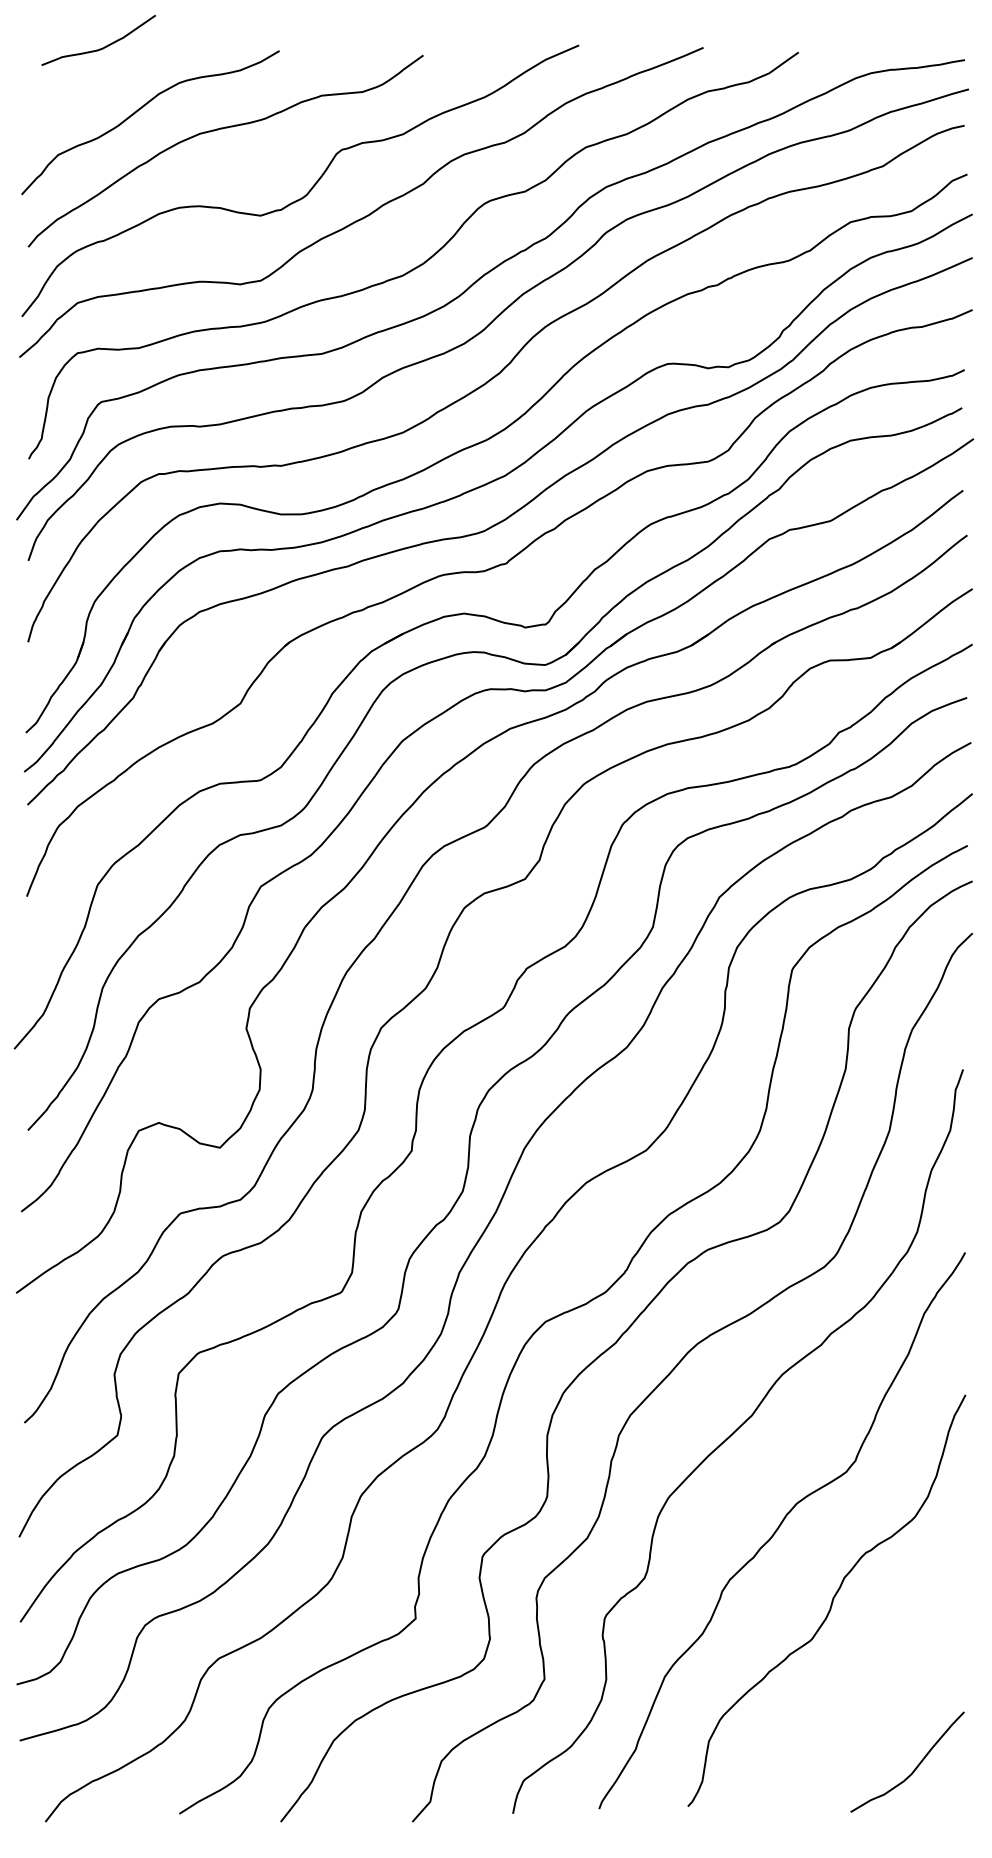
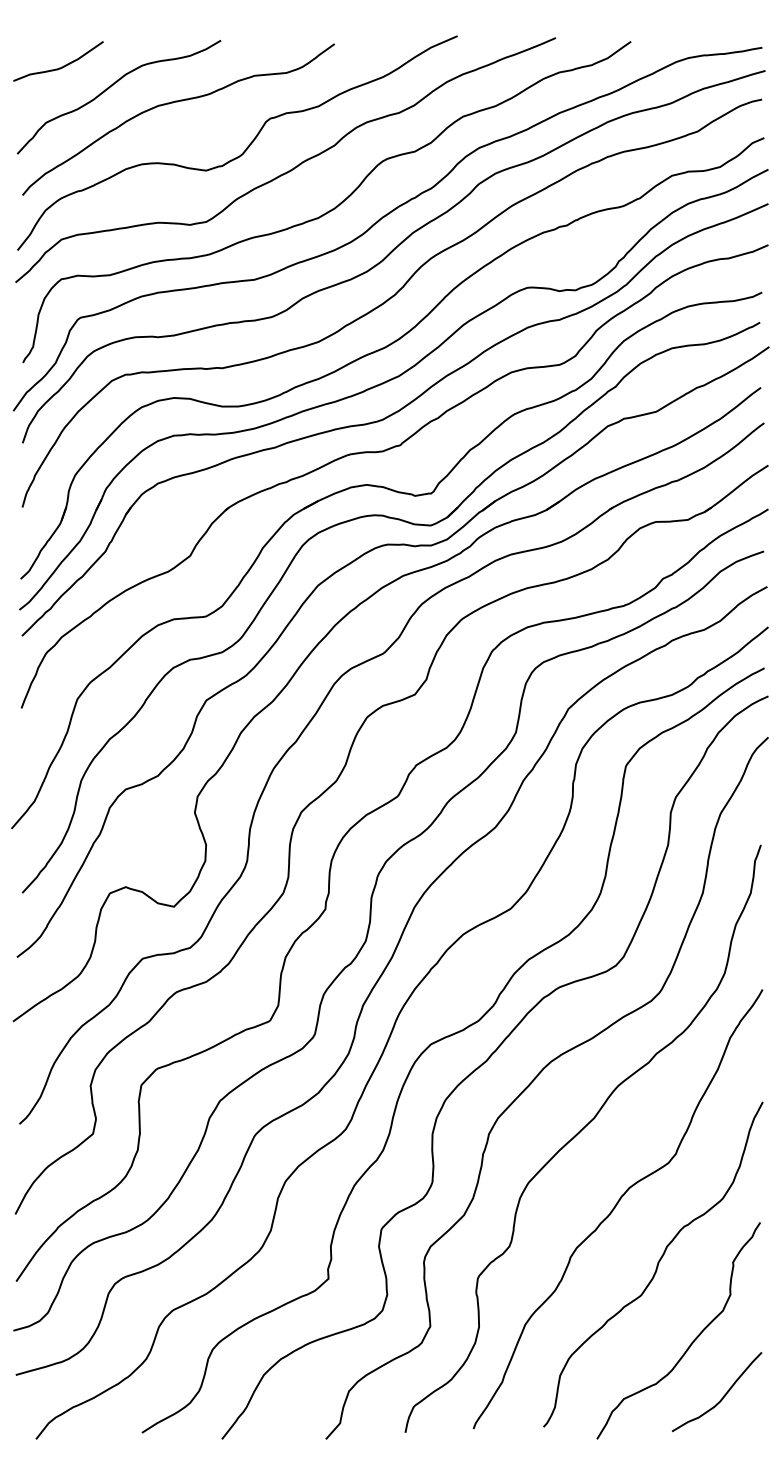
curve: (102, 47) -> (61, 67), moved
curve: (874, 1700) -> (690, 1343), added

